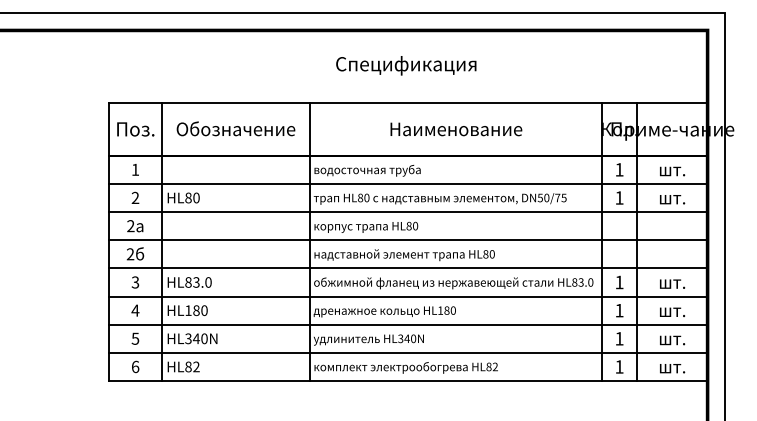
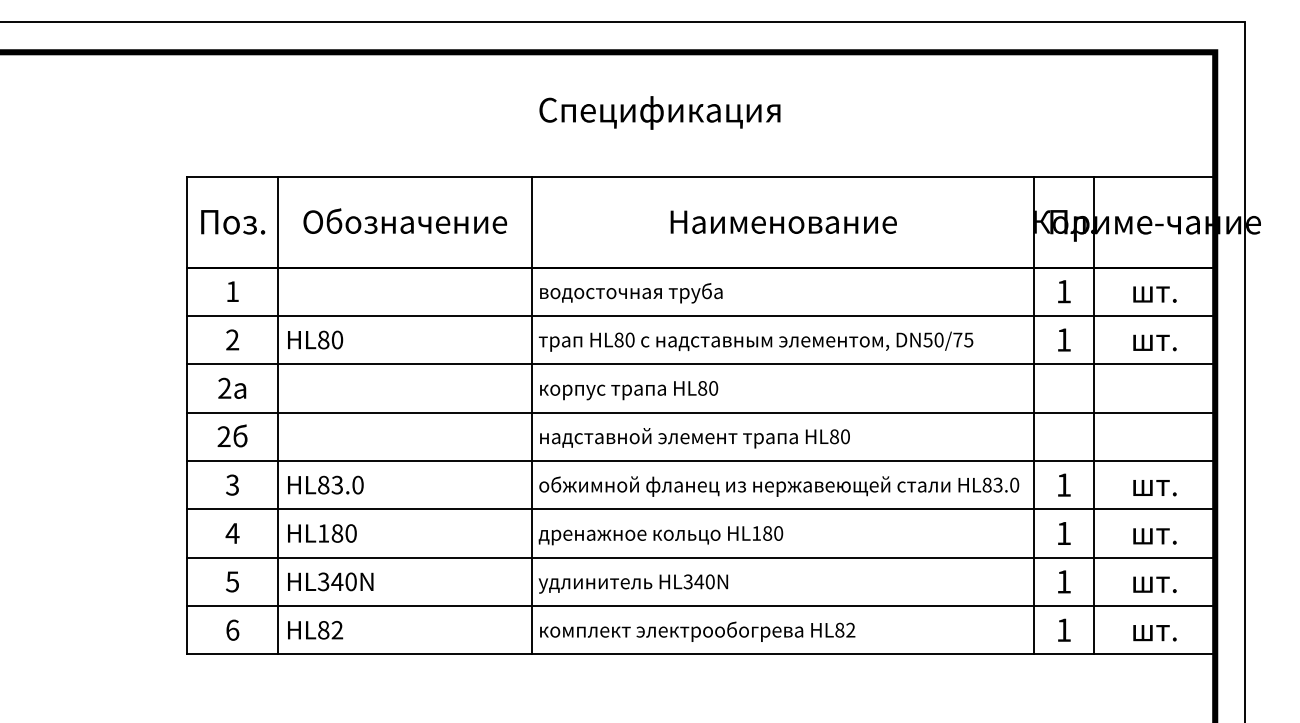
text: (406, 65) -> (660, 112), moved

